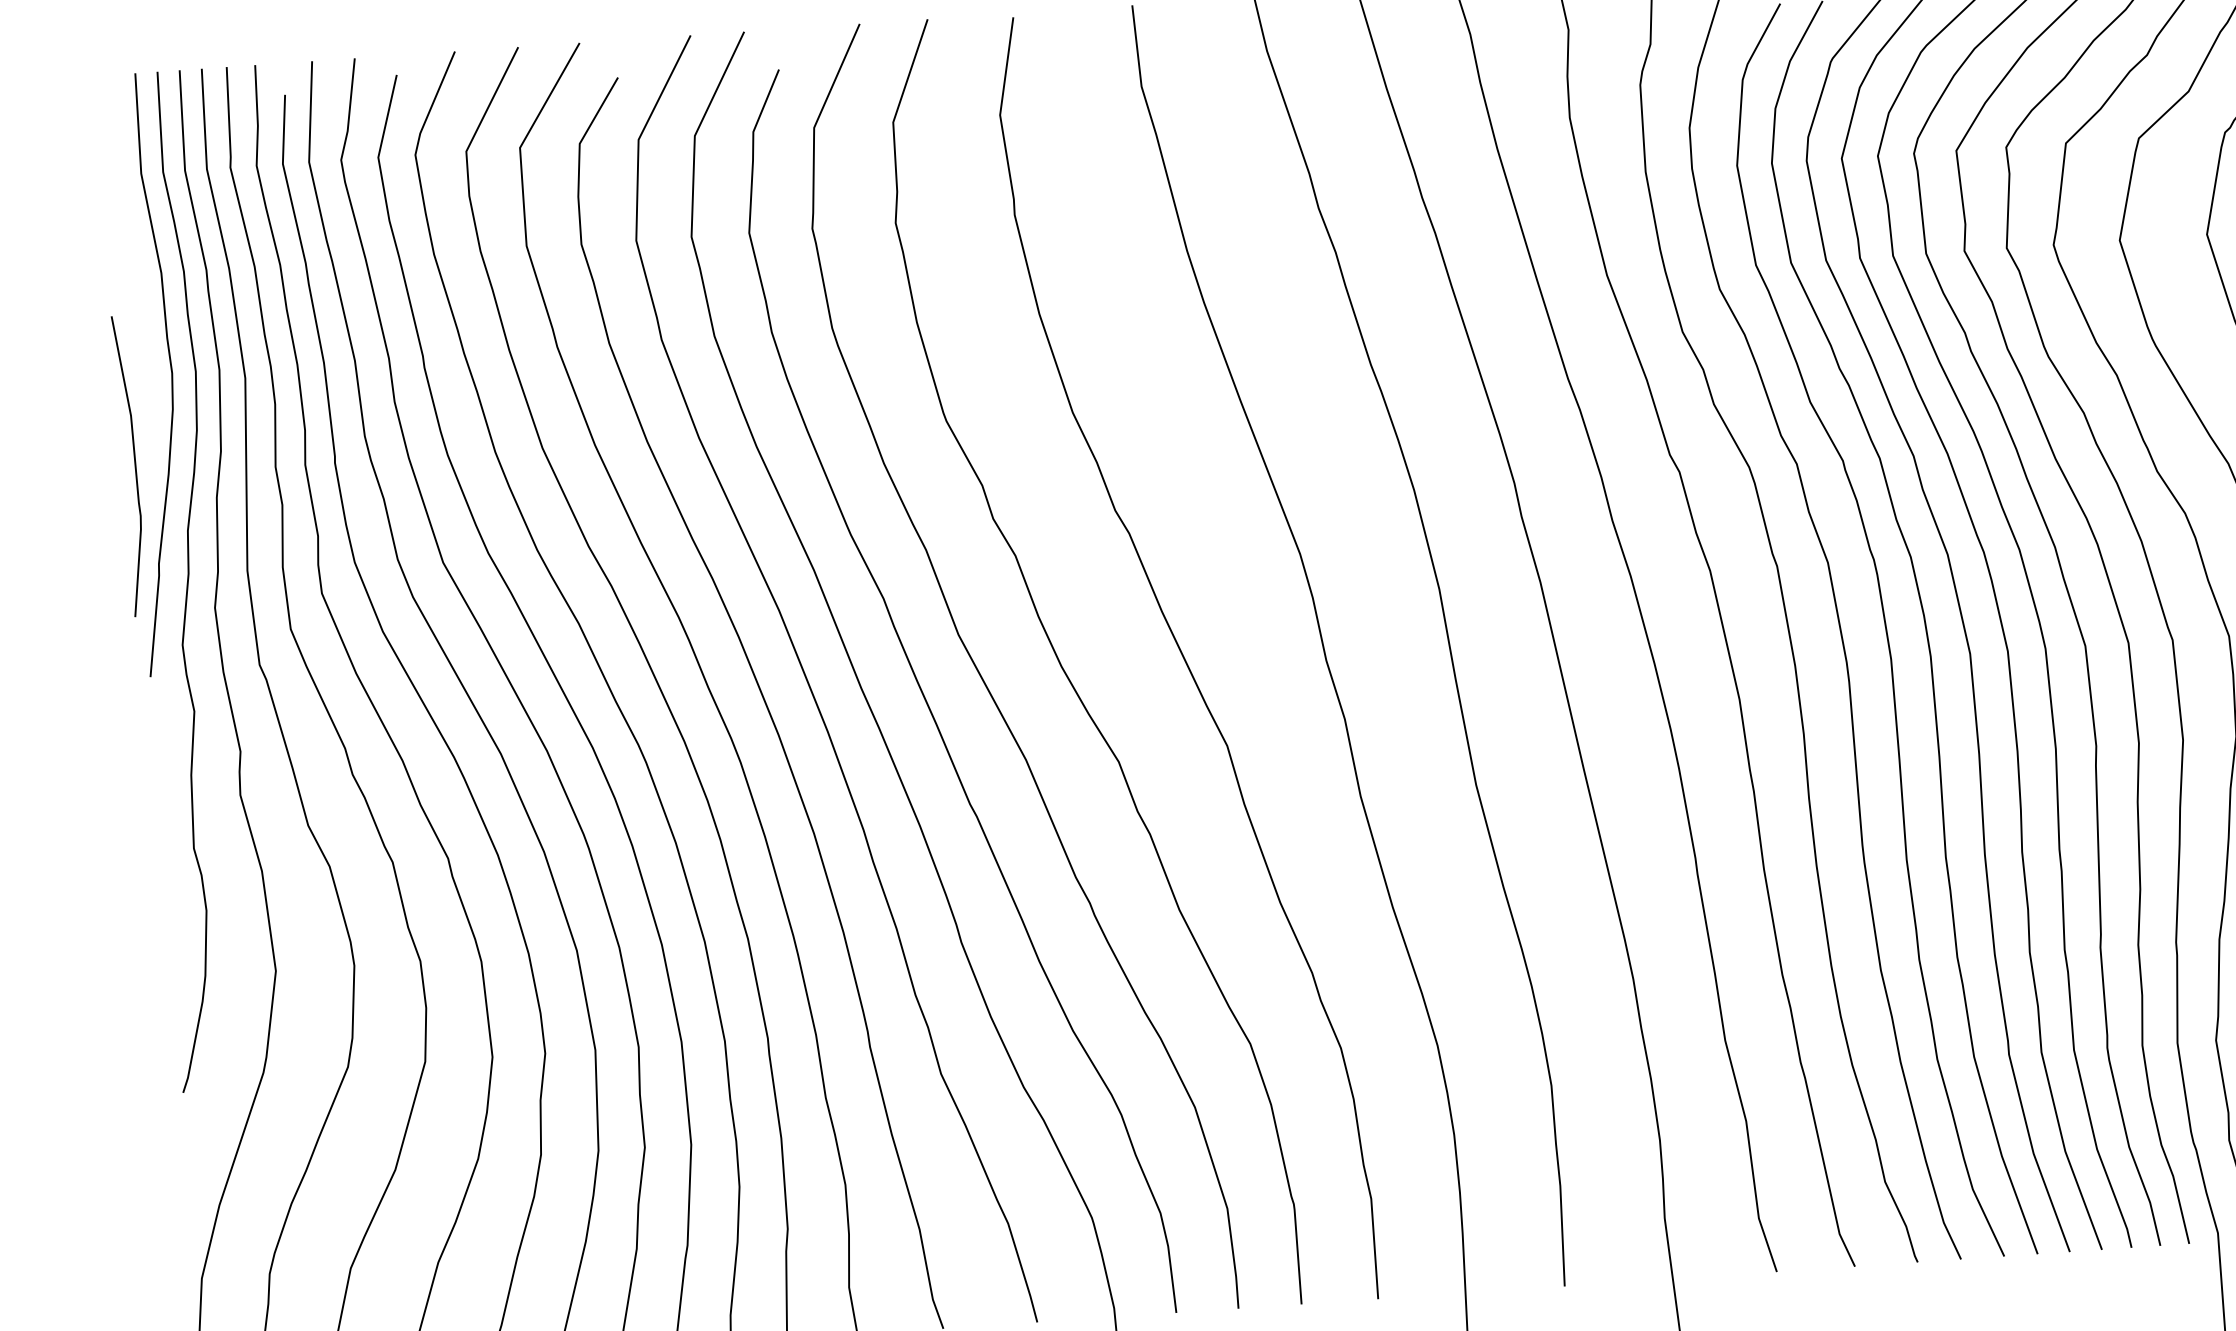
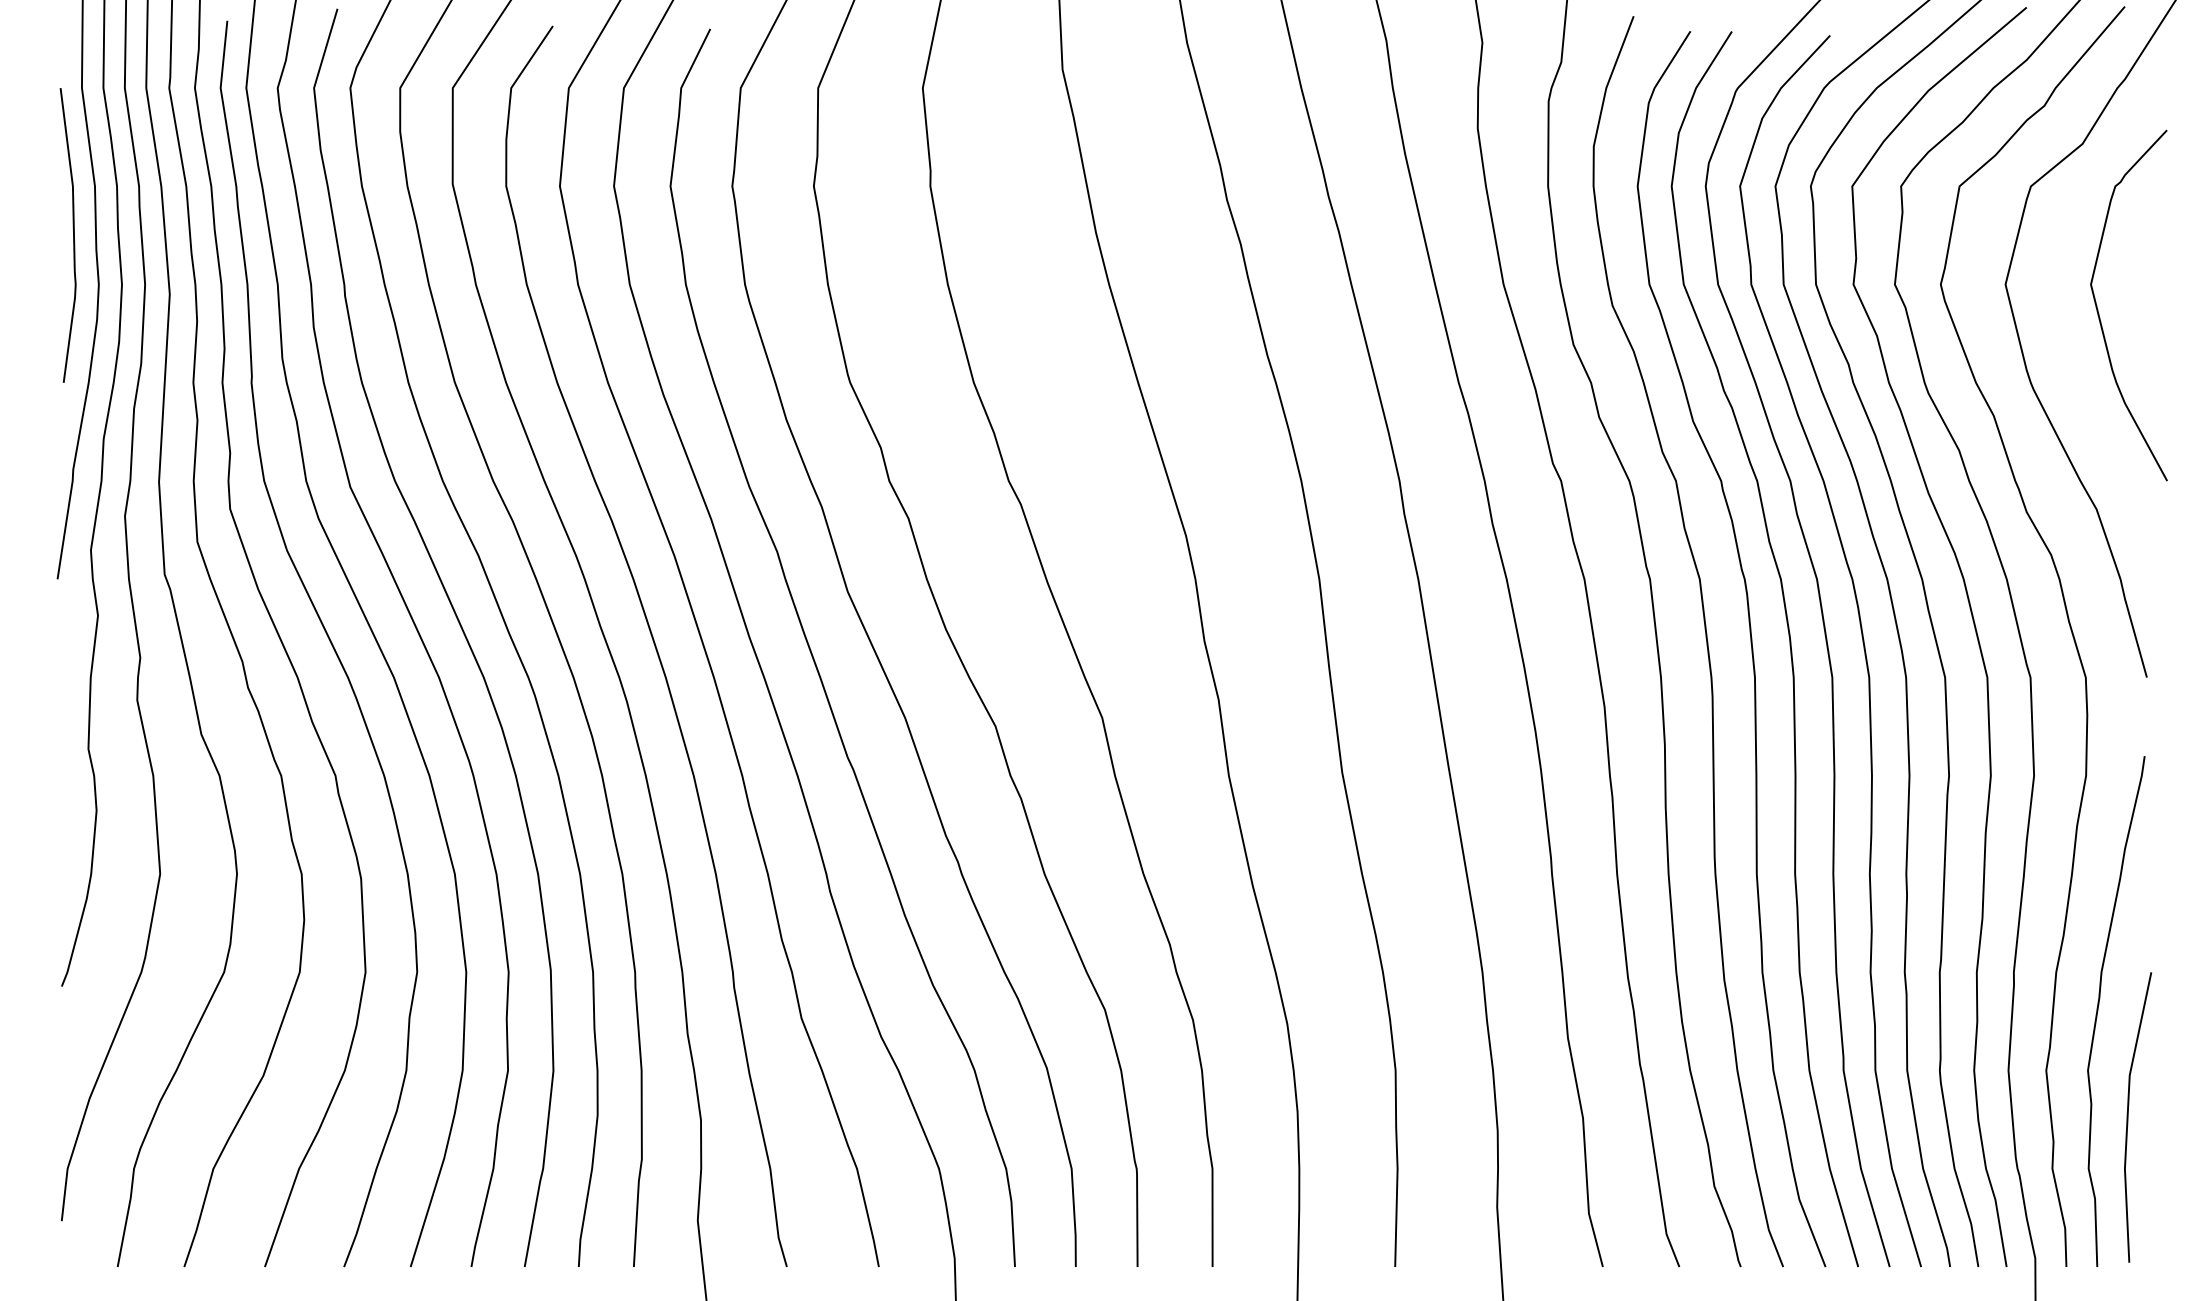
curve: (135, 465) -> (73, 235), moved

